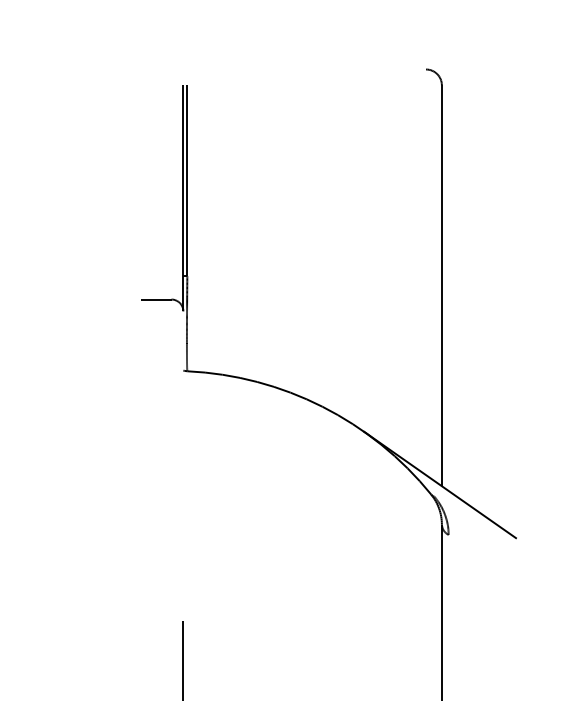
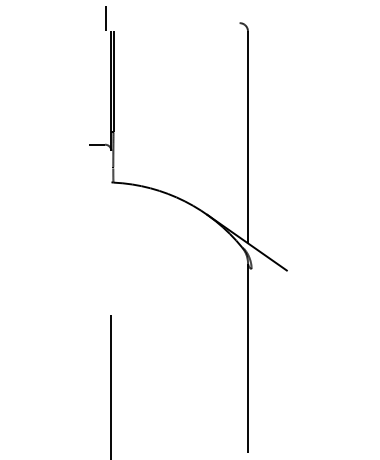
line: (172, 60) -> (105, 18), added

